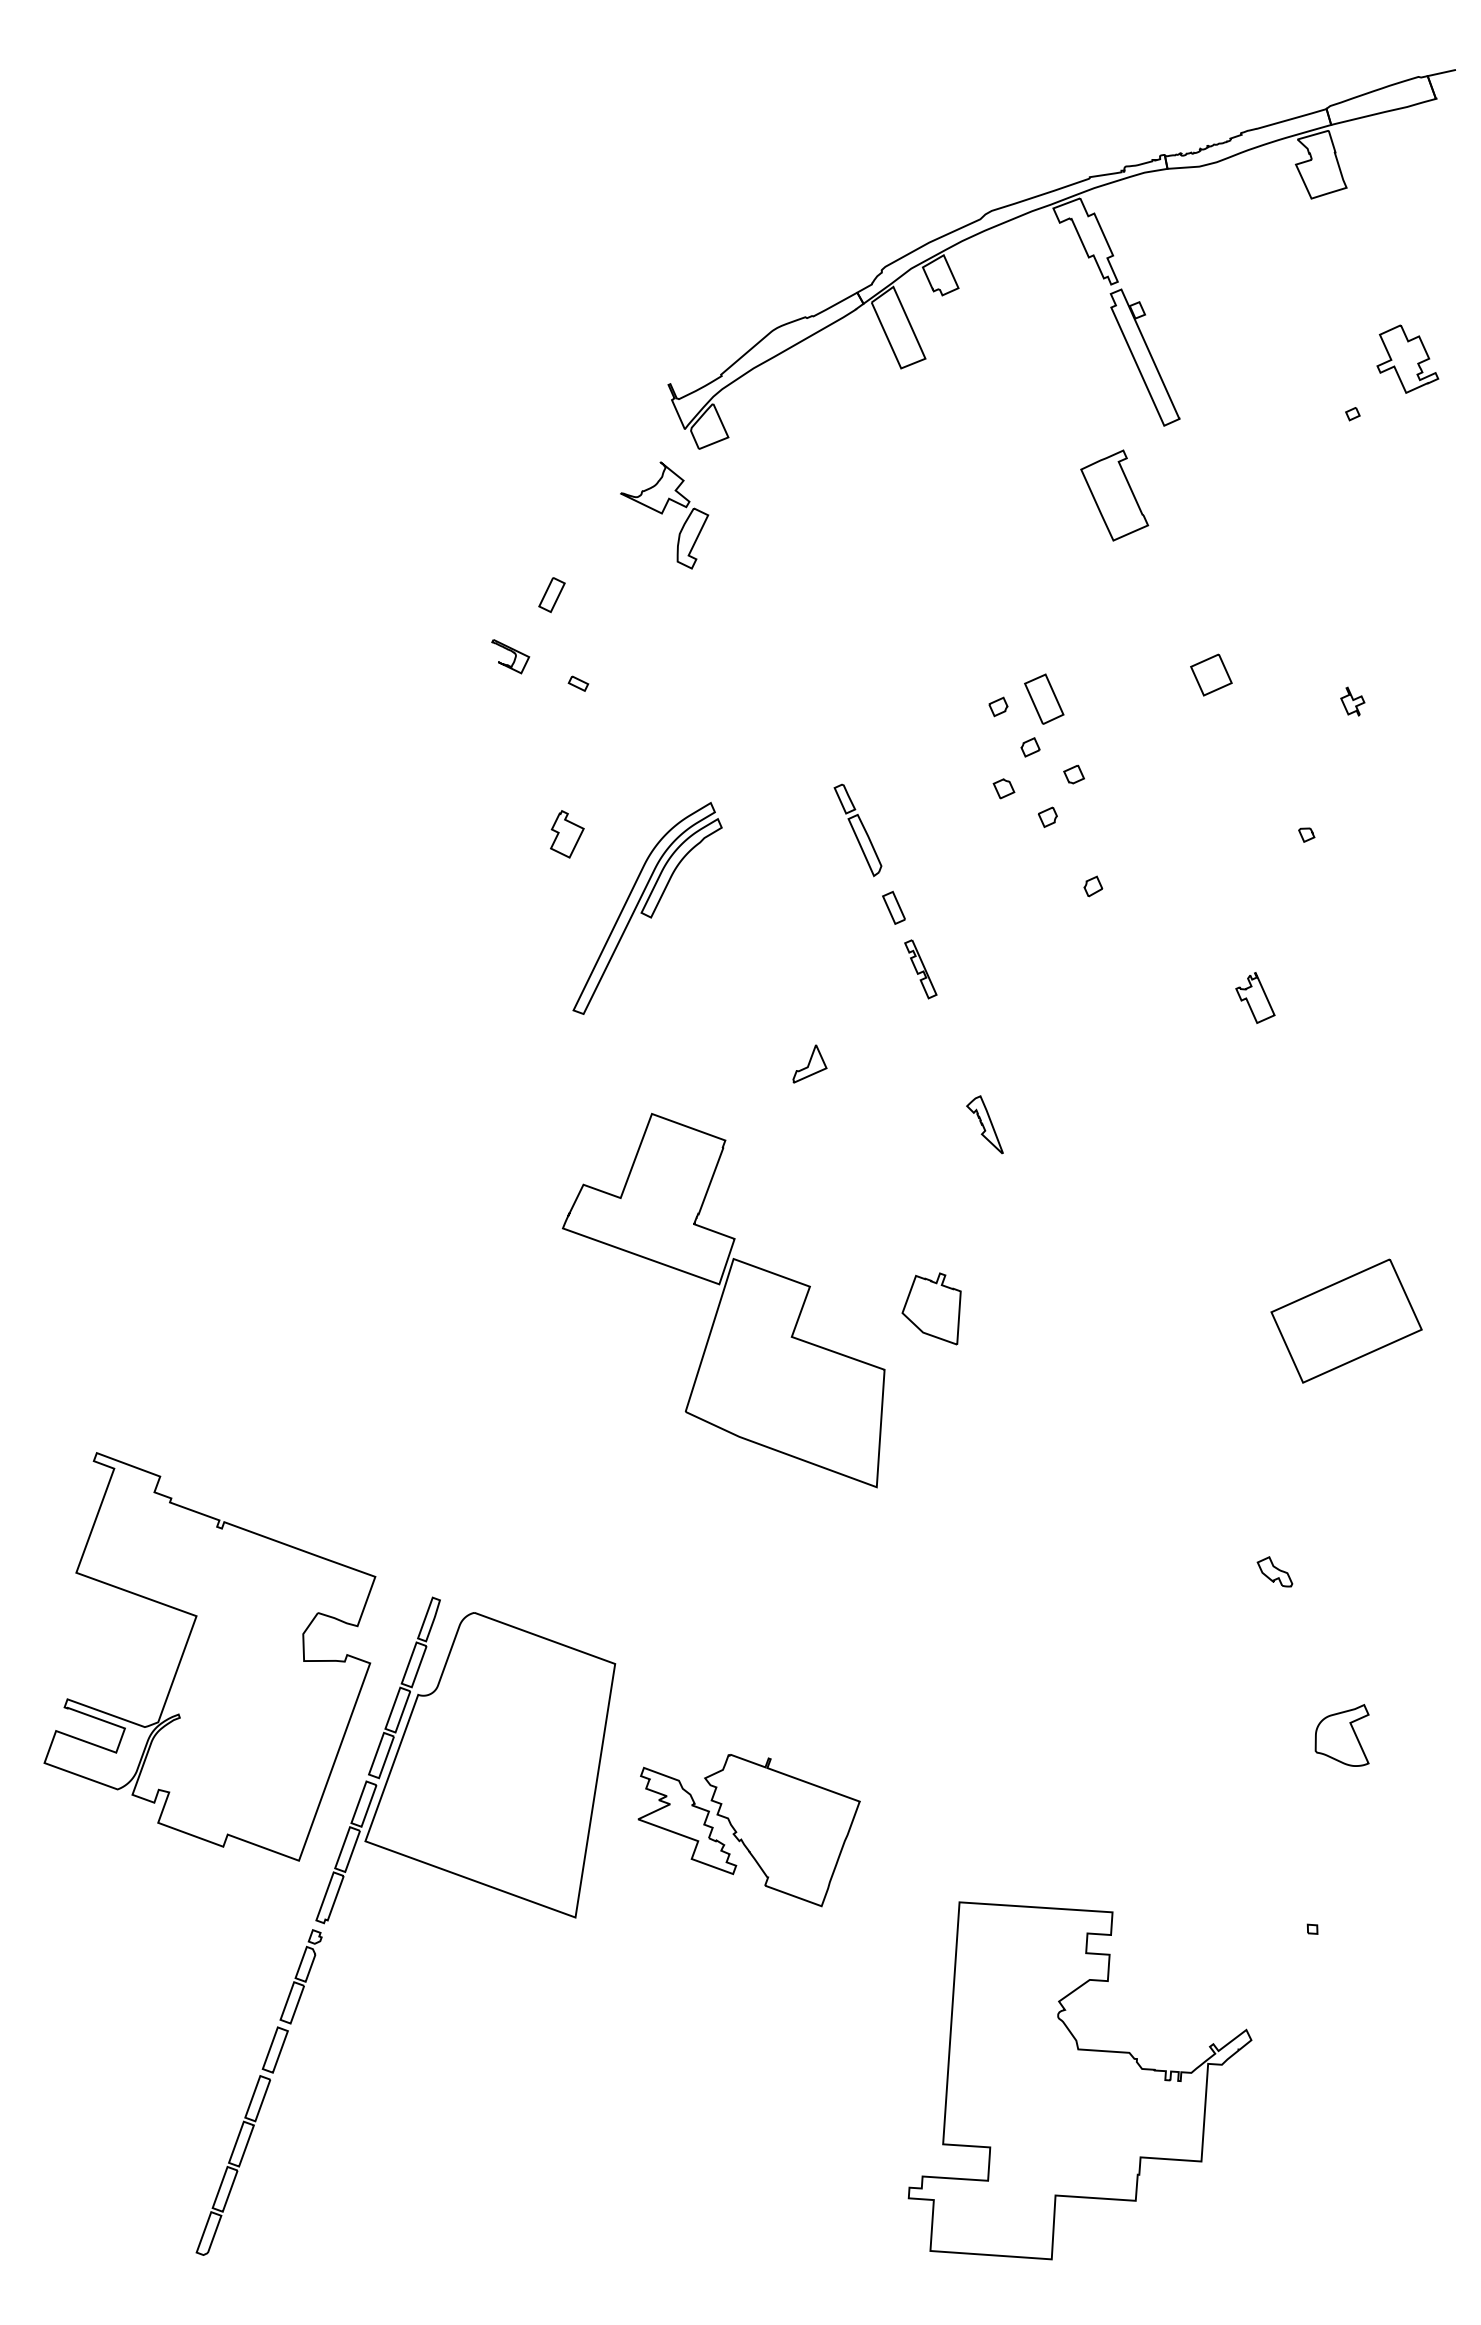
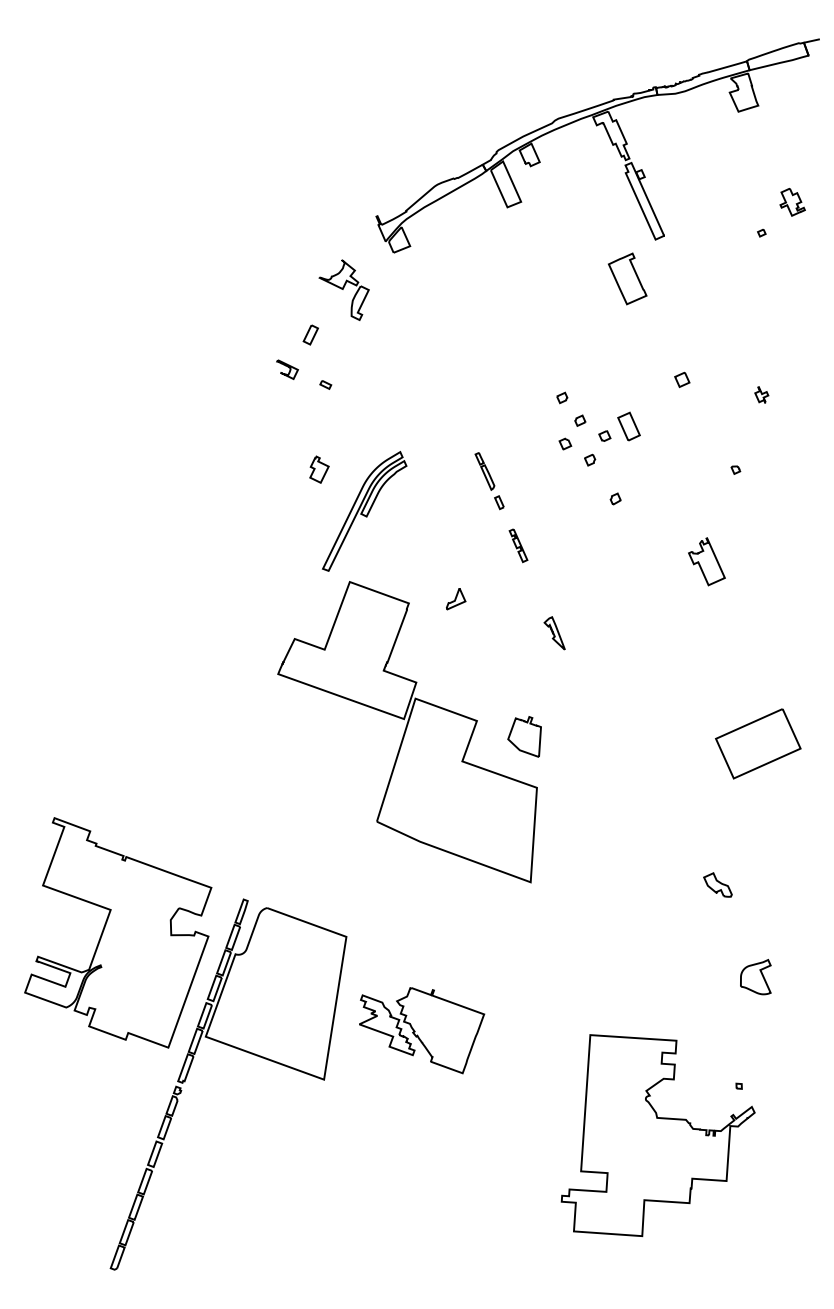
part: (1407, 359) -> (792, 202), size x0.71
part: (663, 514) -> (343, 289), moved
part: (1212, 674) -> (682, 379), size x0.62
part: (1043, 698) -> (628, 426), moved
part: (869, 855) -> (489, 481), size x0.71
part: (1254, 997) -> (706, 561), size x1.67
part: (723, 1301) -> (407, 732), size x1.43
part: (1274, 1570) -> (717, 884), size x1.43
part: (1078, 2080) -> (657, 1135), moved

